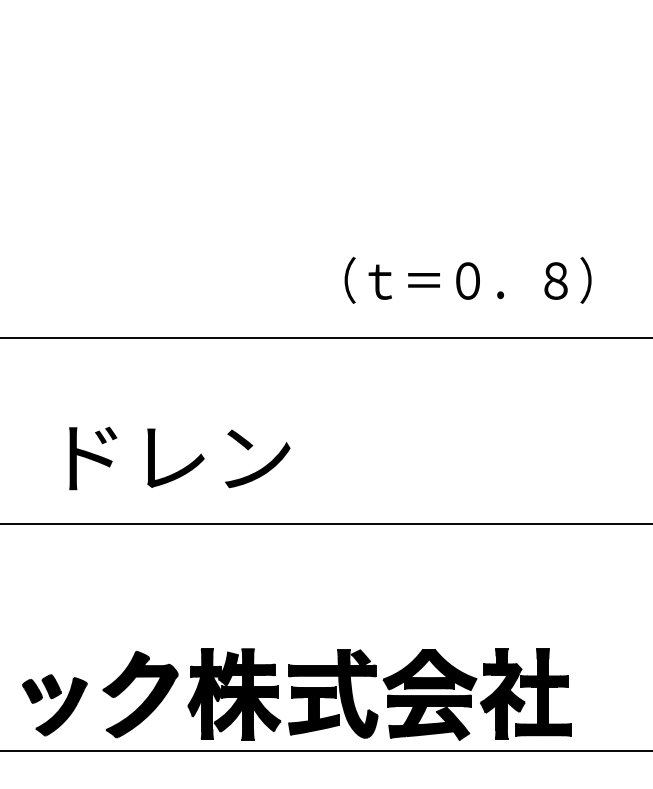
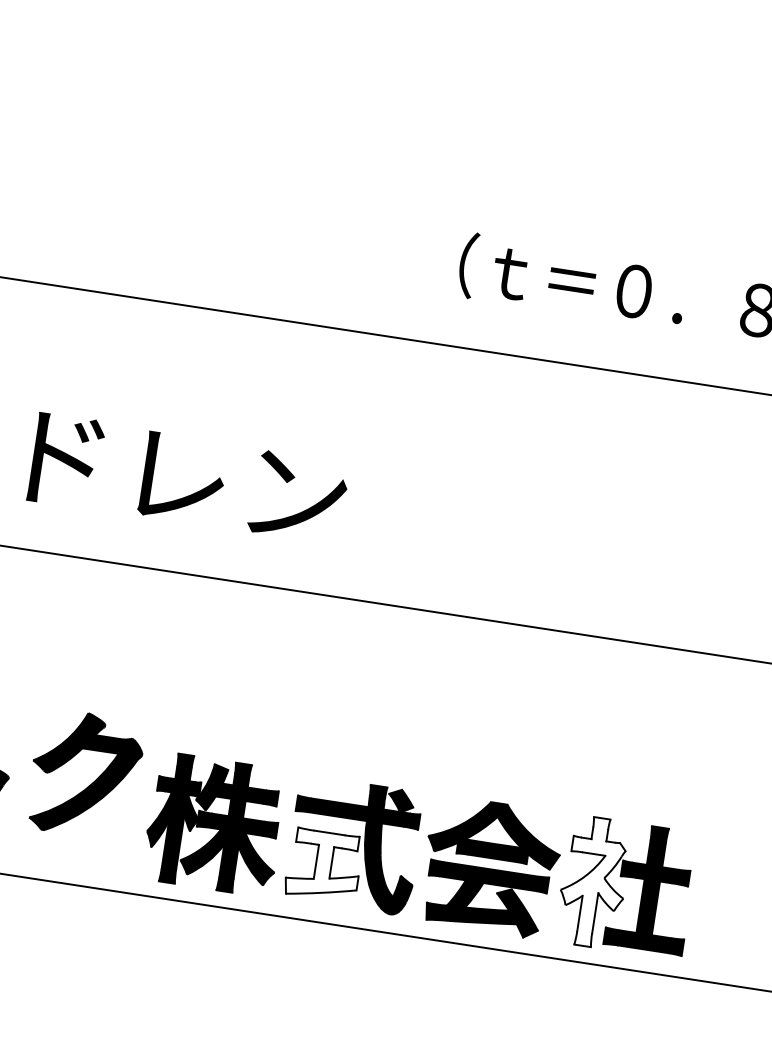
fill: (502, 693) -> (593, 881), removed
part: (145, 699) -> (91, 782), moved
fill: (314, 710) -> (324, 864), removed

